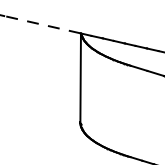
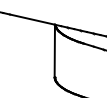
line: (42, 24) -> (32, 19), dashed -> solid

